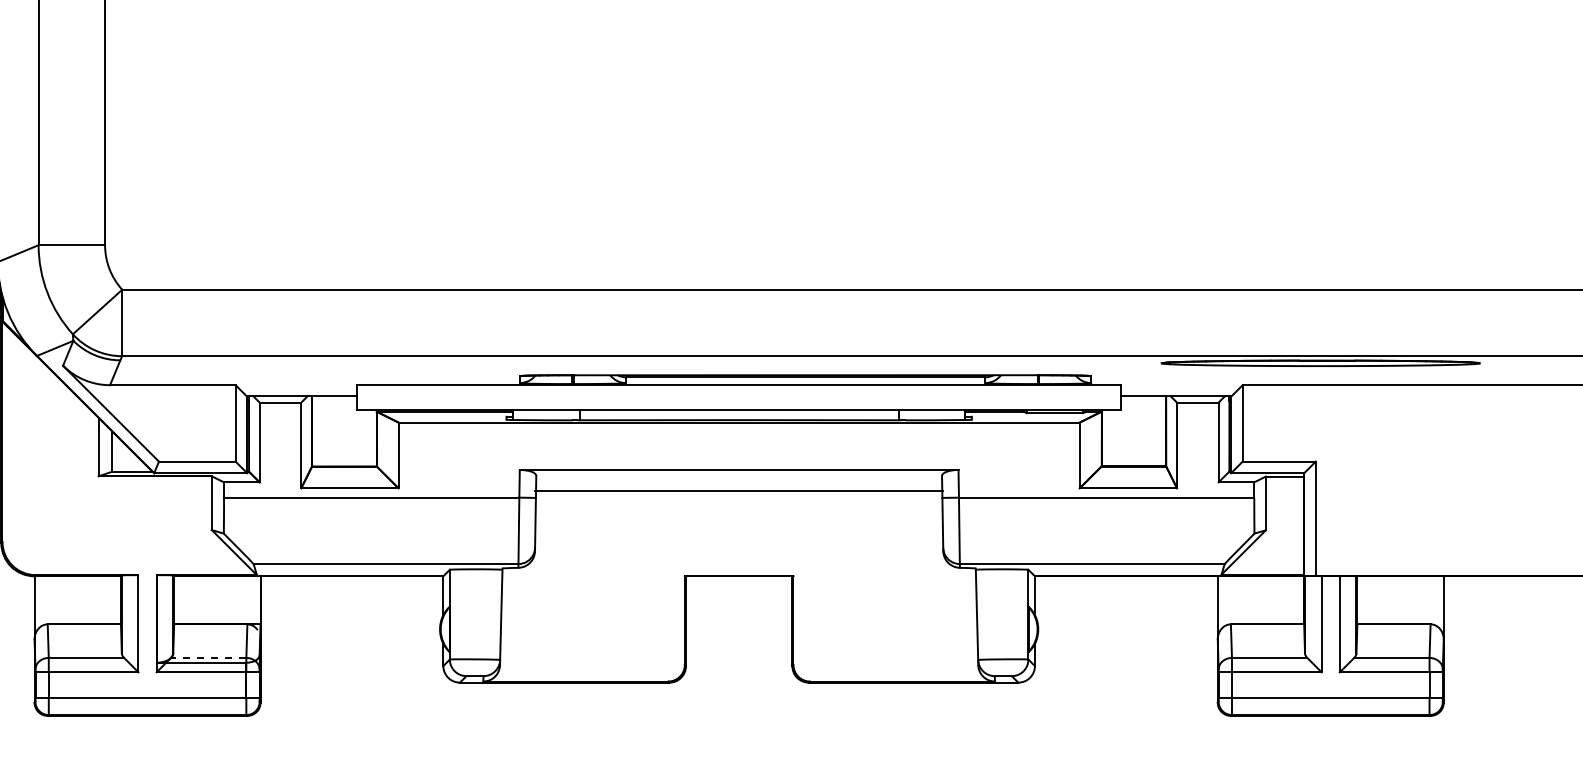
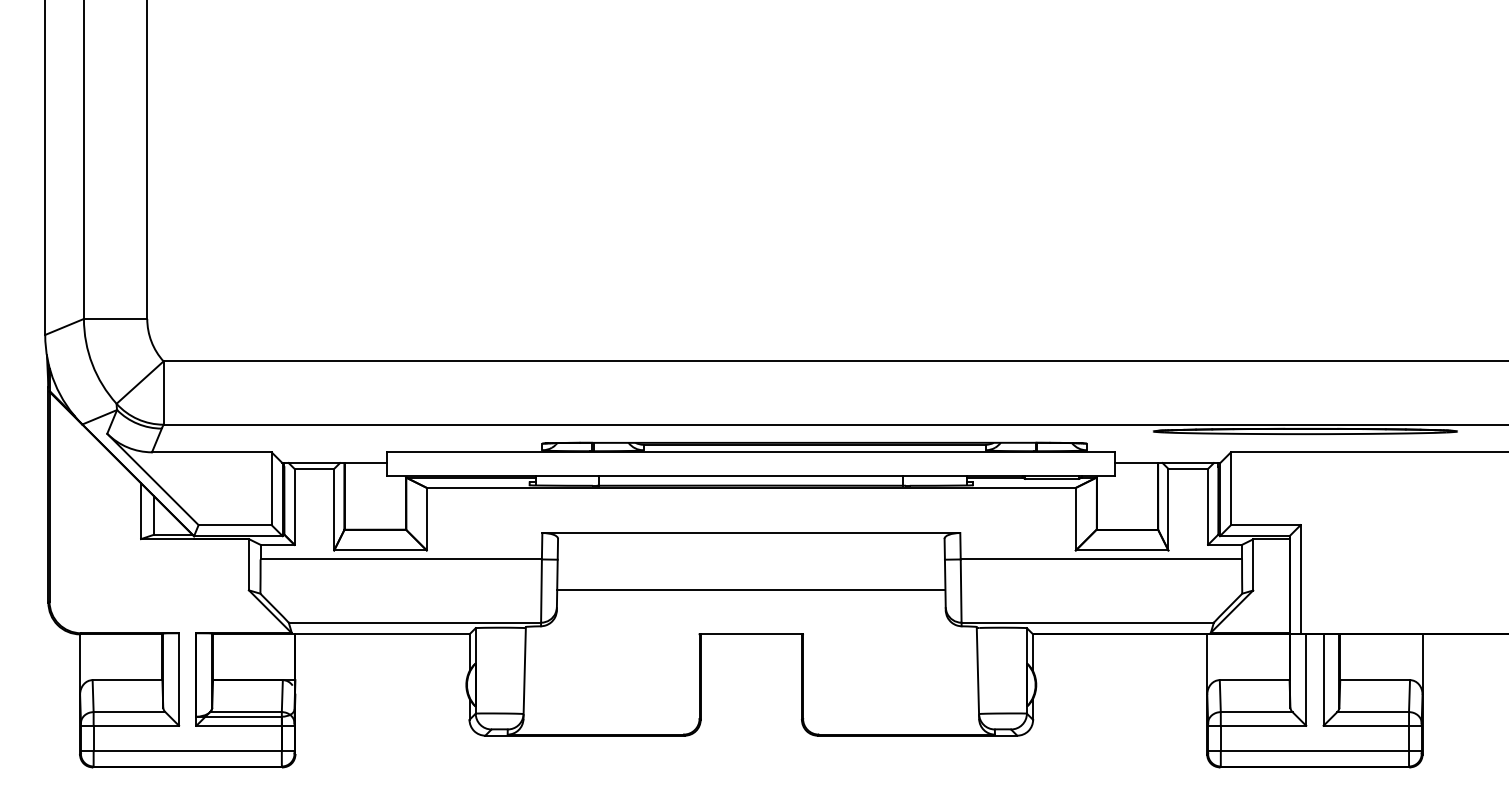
line: (739, 491) -> (751, 590), moved
line: (208, 658) -> (245, 712), dashed -> solid

